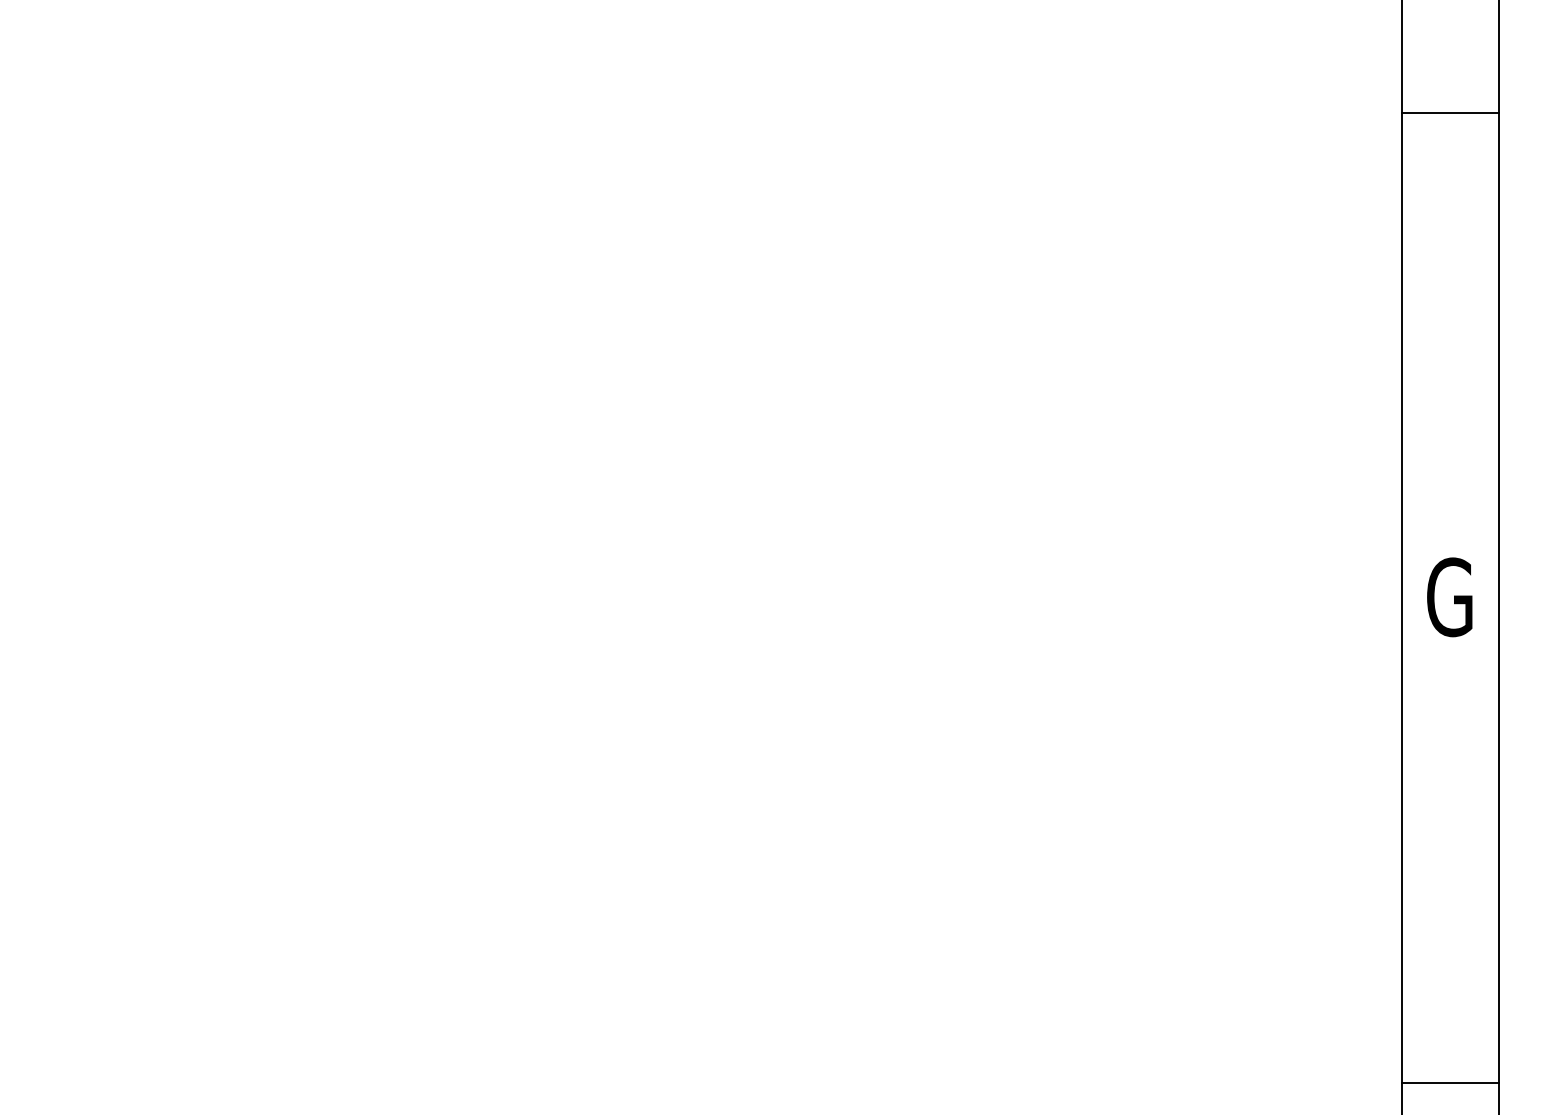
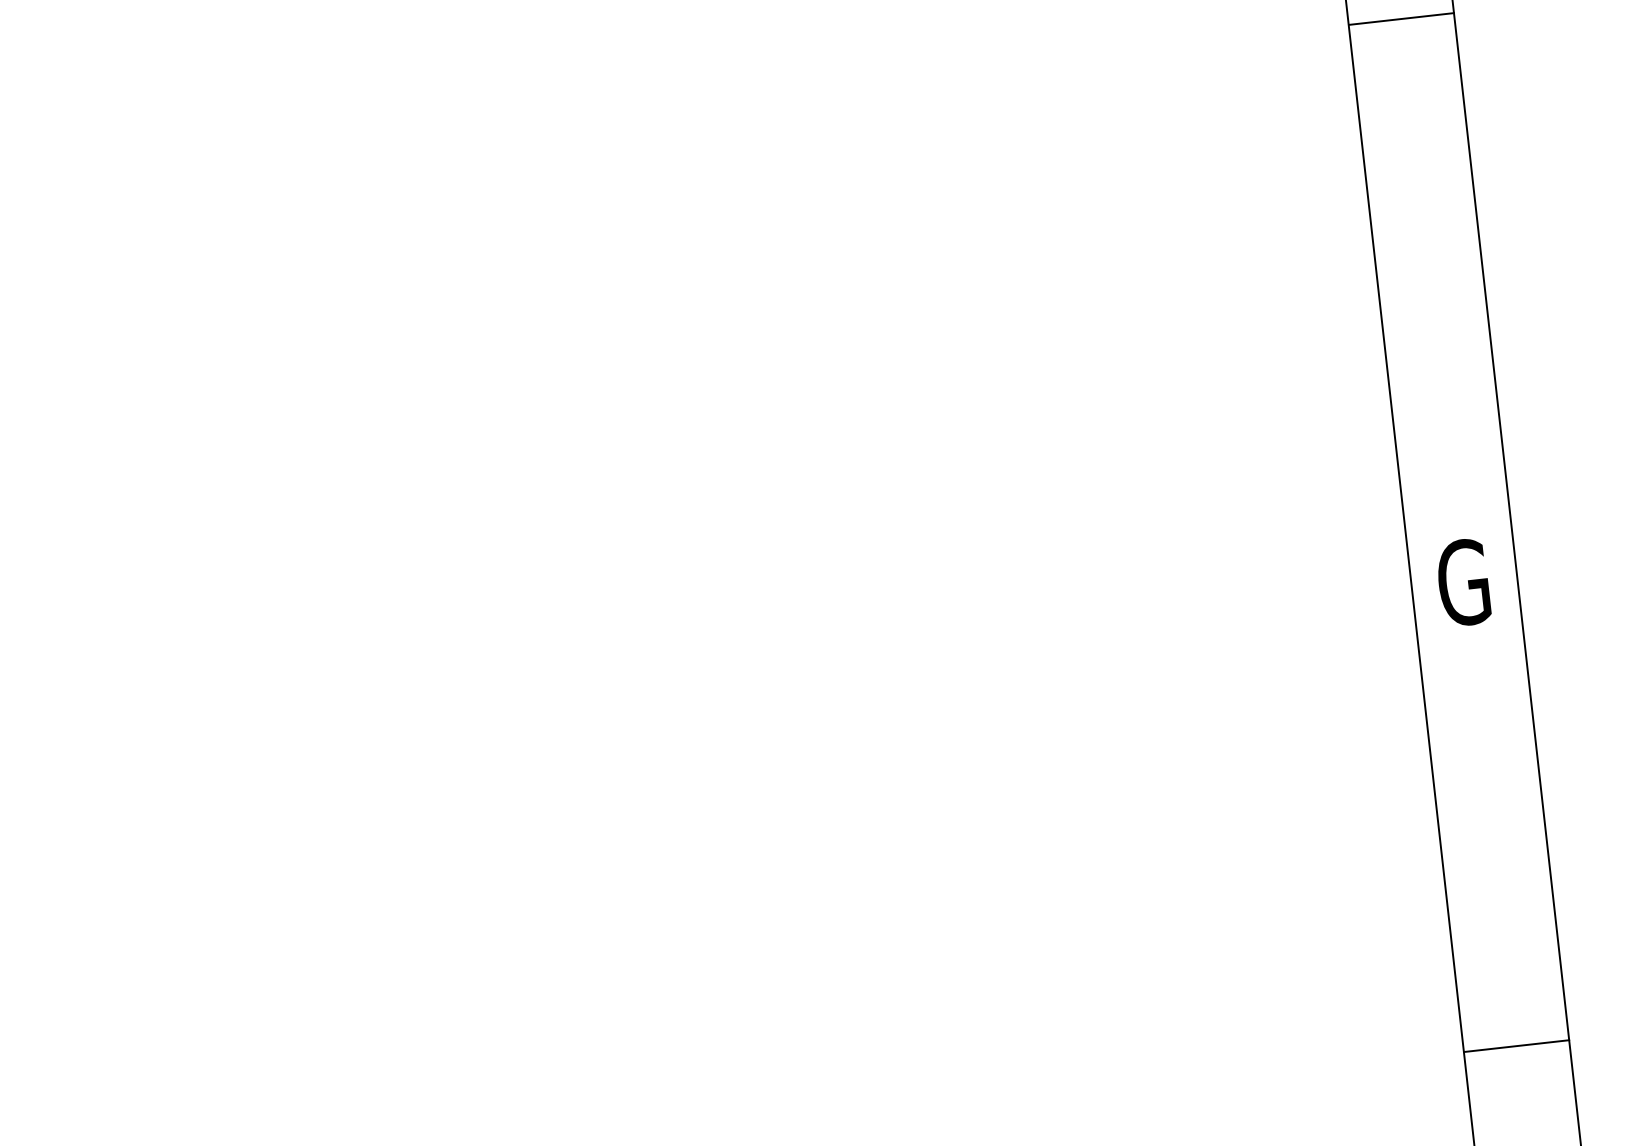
line: (1450, 112) -> (1401, 19), moved
line: (1450, 1082) -> (1516, 1045), moved

